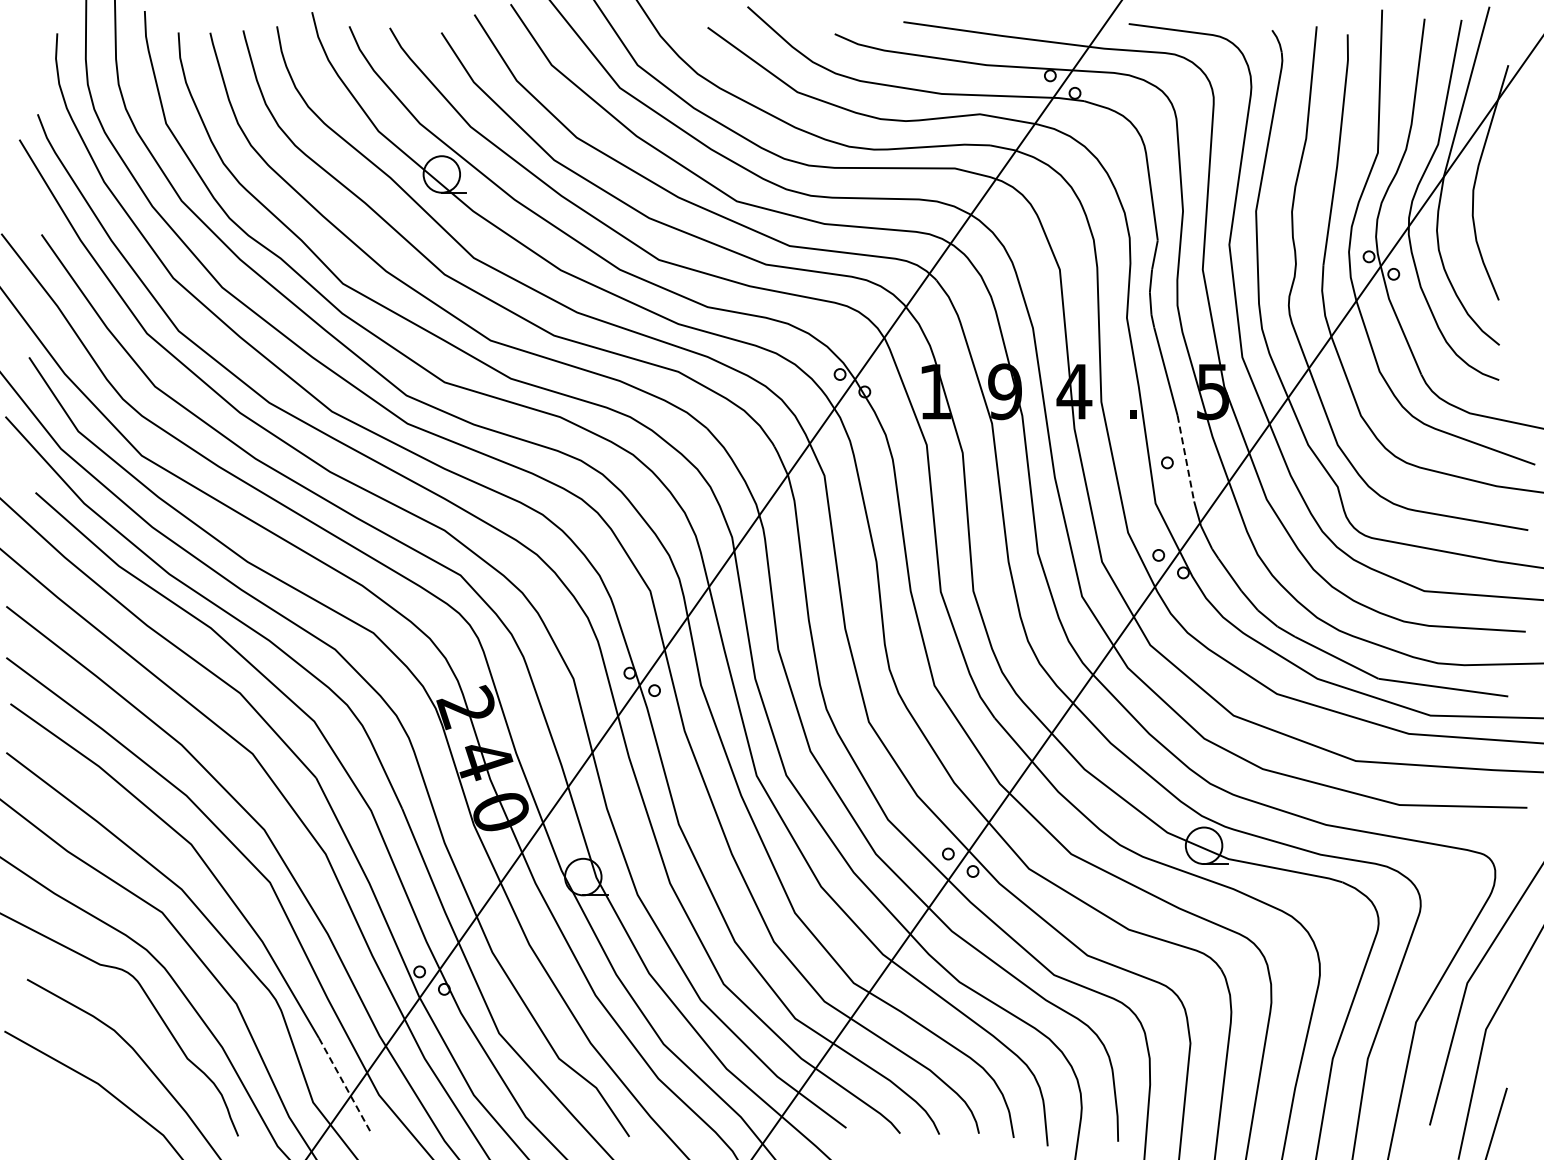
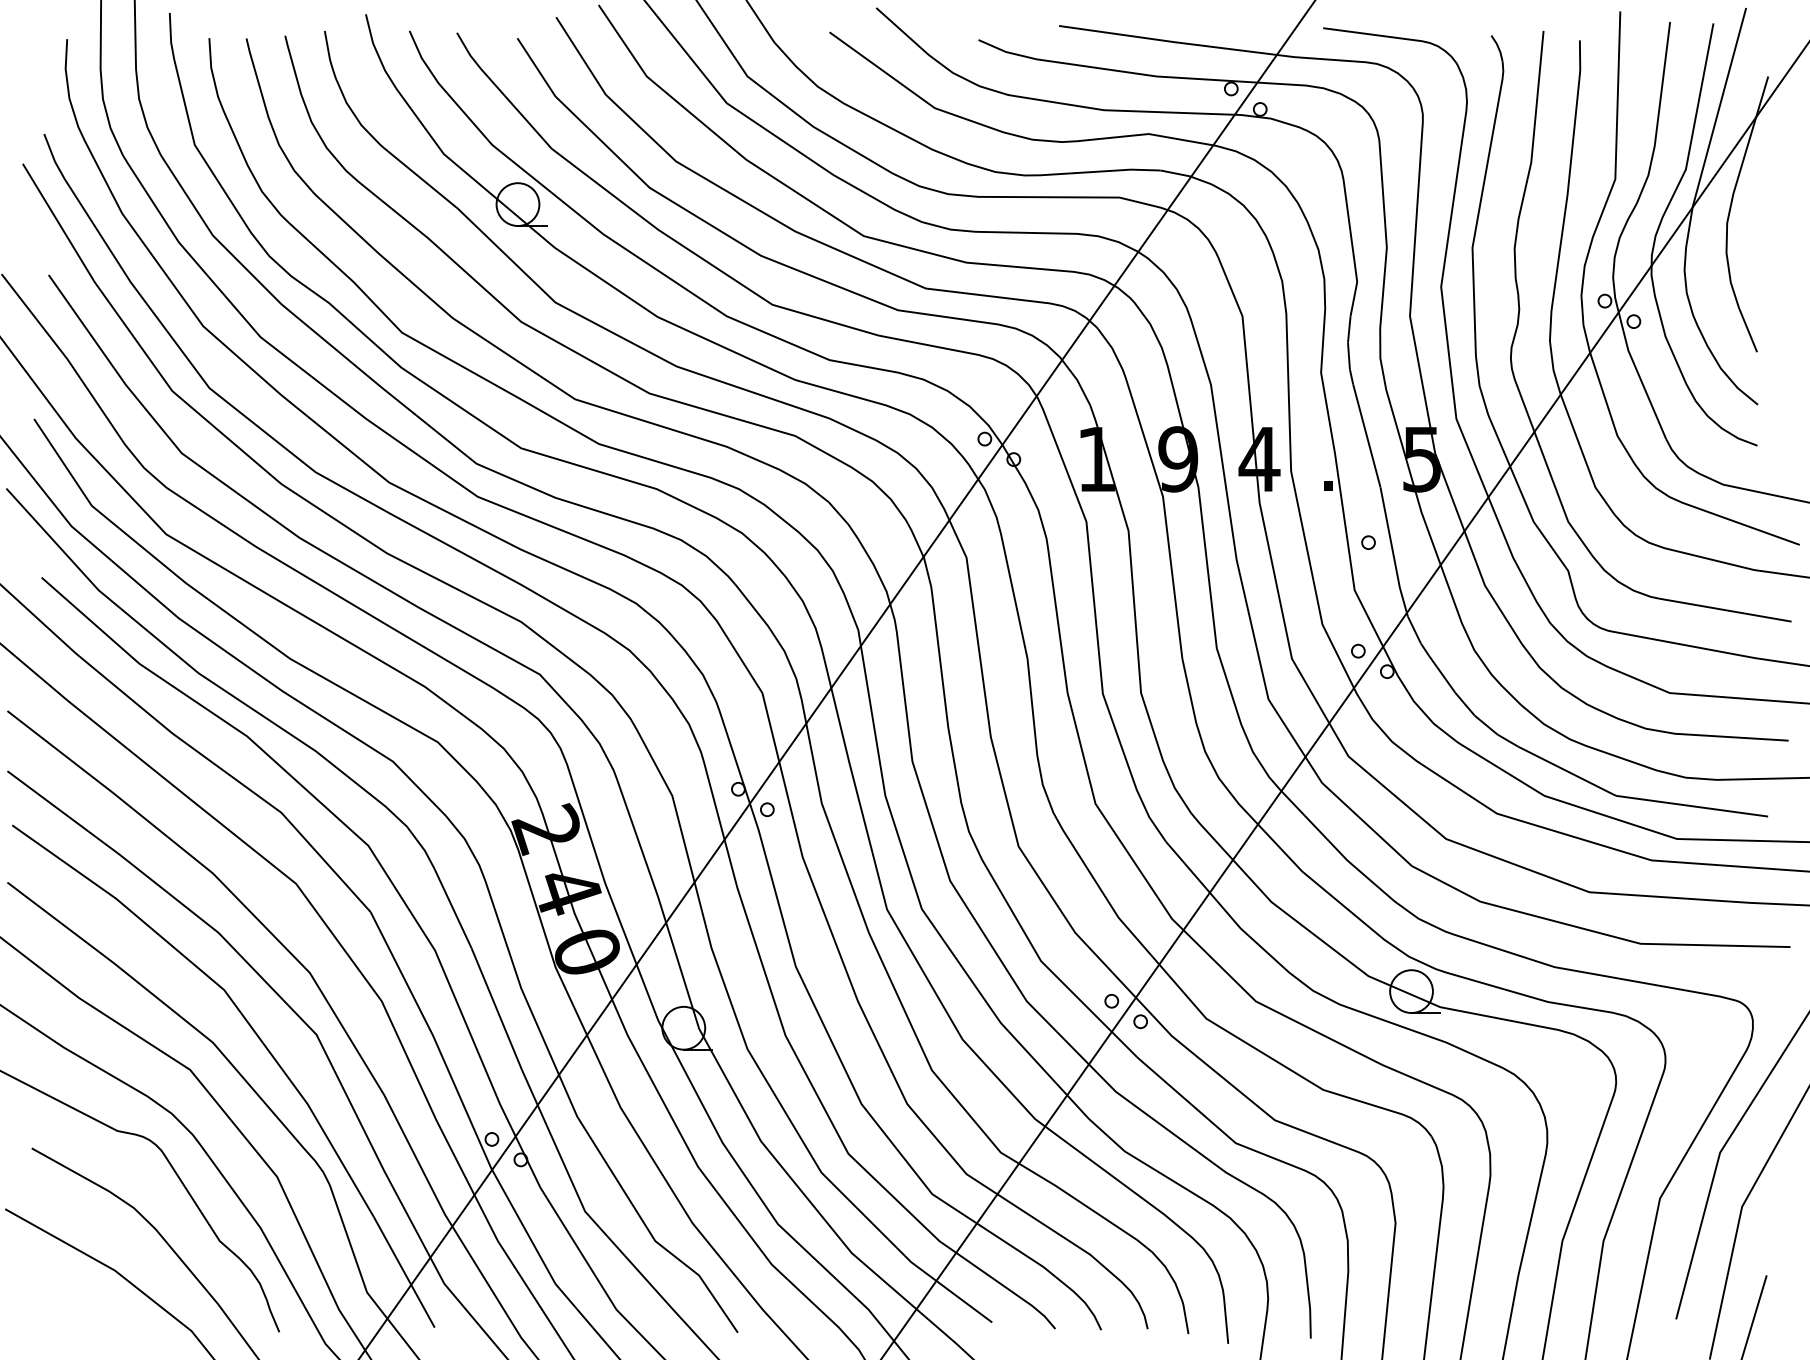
line: (1185, 458) -> (1389, 537), dashed -> solid
line: (344, 1085) -> (403, 1272), dashed -> solid

